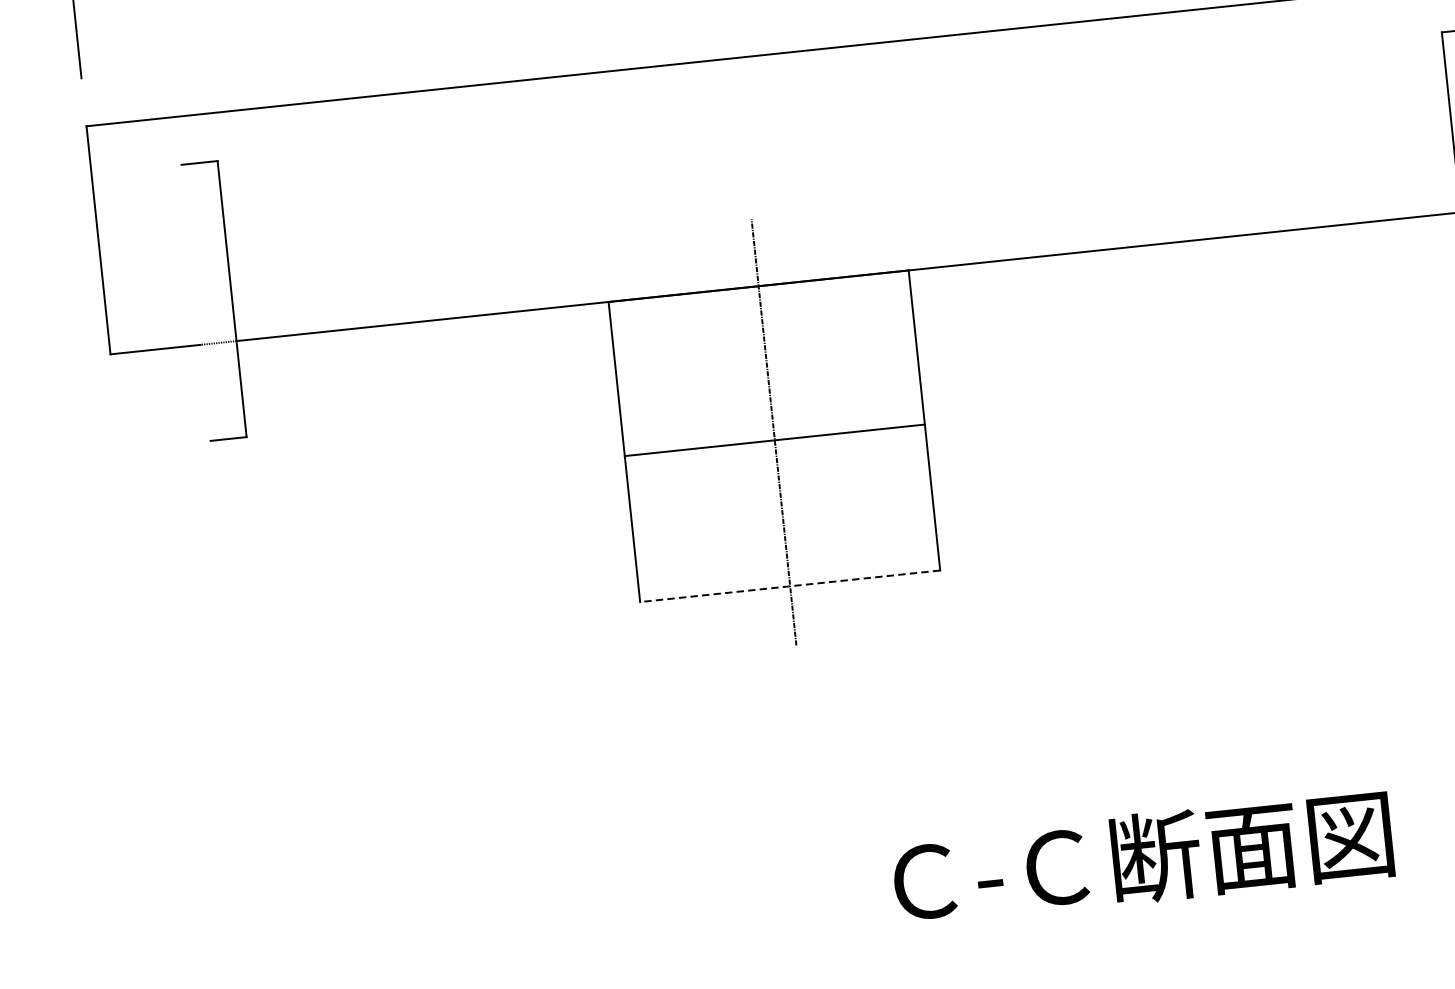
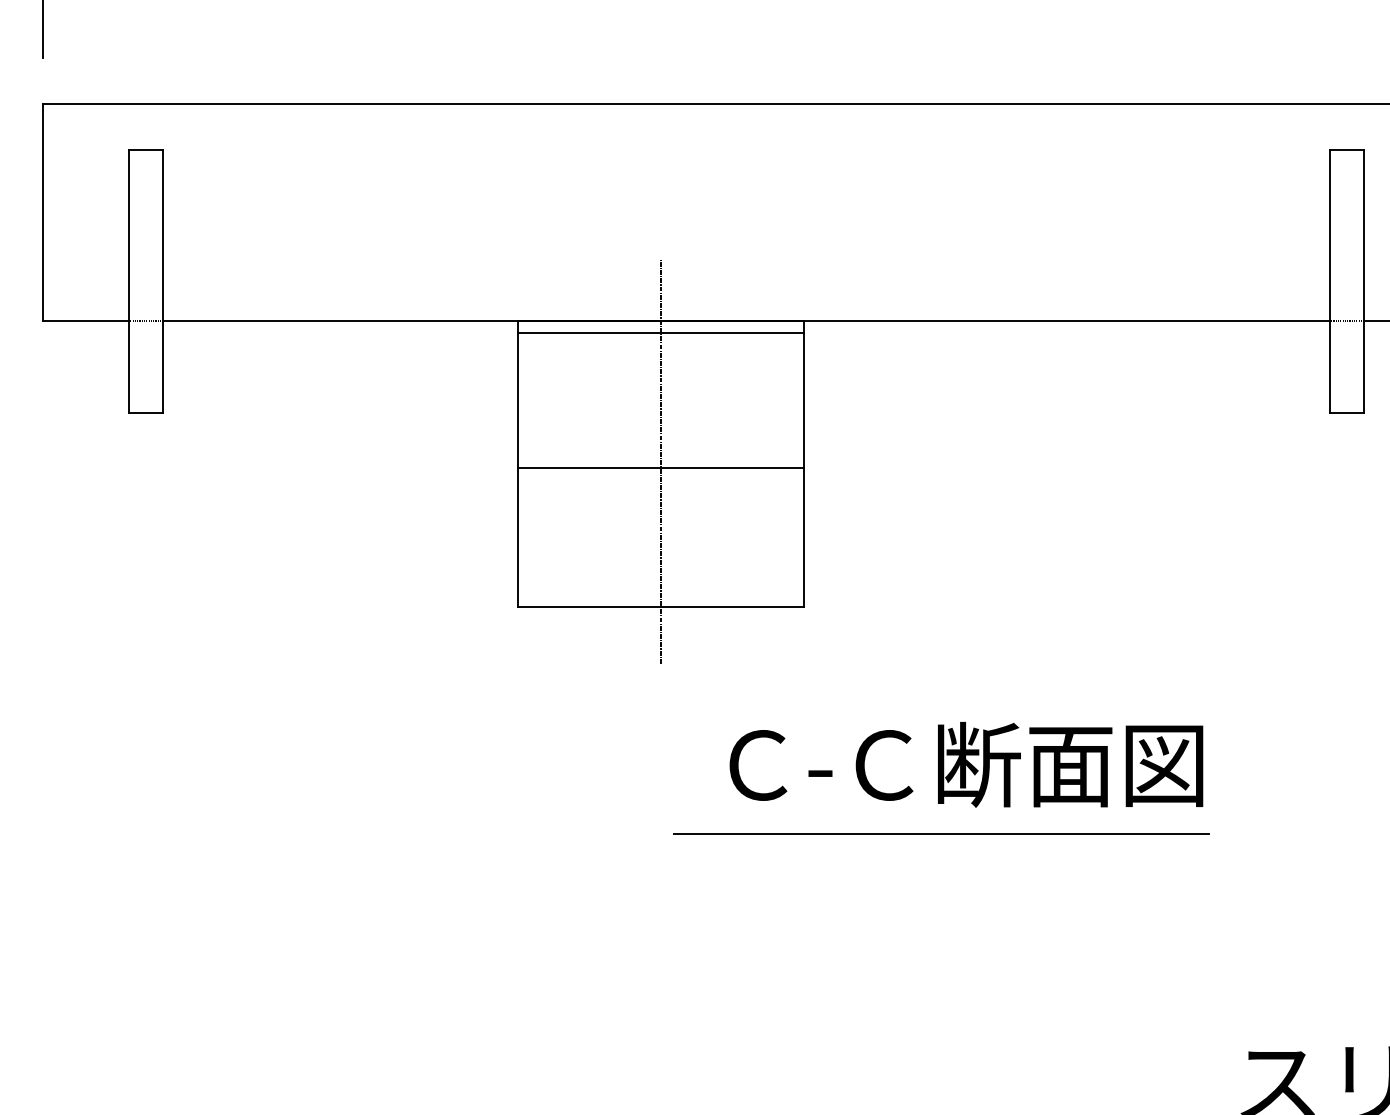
line: (759, 297) -> (660, 332), added
line: (196, 301) -> (129, 280), added
line: (789, 586) -> (660, 607), dashed -> solid
line: (1109, 792) -> (941, 833), added
text: (1142, 858) -> (966, 764), moved

